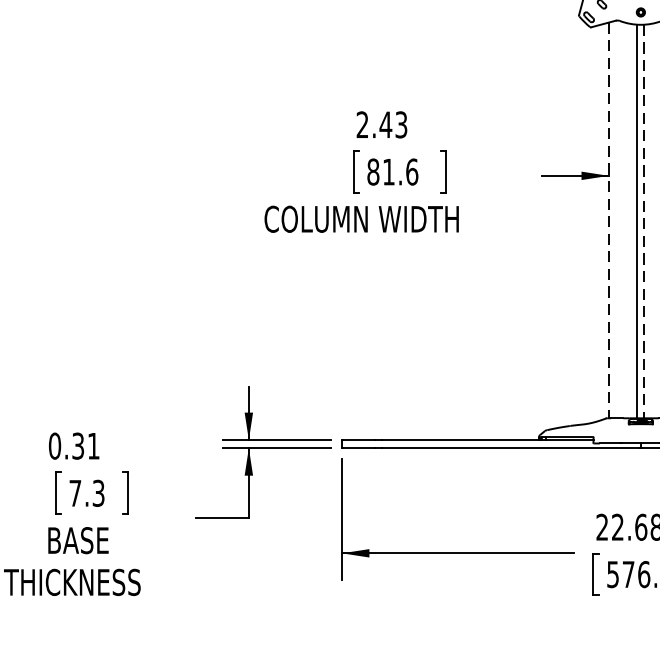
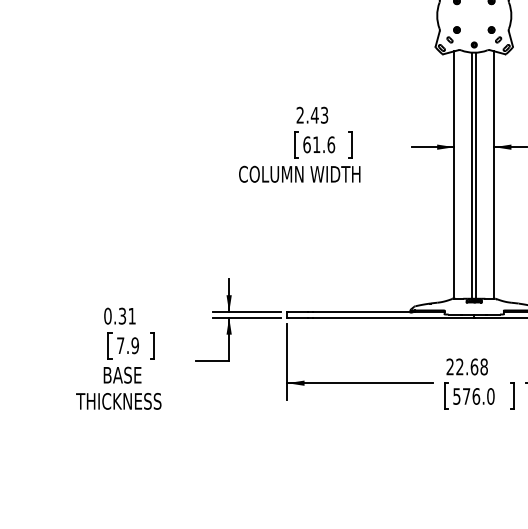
text: (372, 171) -> (306, 144), 81.6 -> 61.6
line: (609, 221) -> (454, 175), dashed -> solid
line: (644, 222) -> (476, 176), dashed -> solid
text: (97, 493) -> (134, 345), 7.3 -> 7.9

